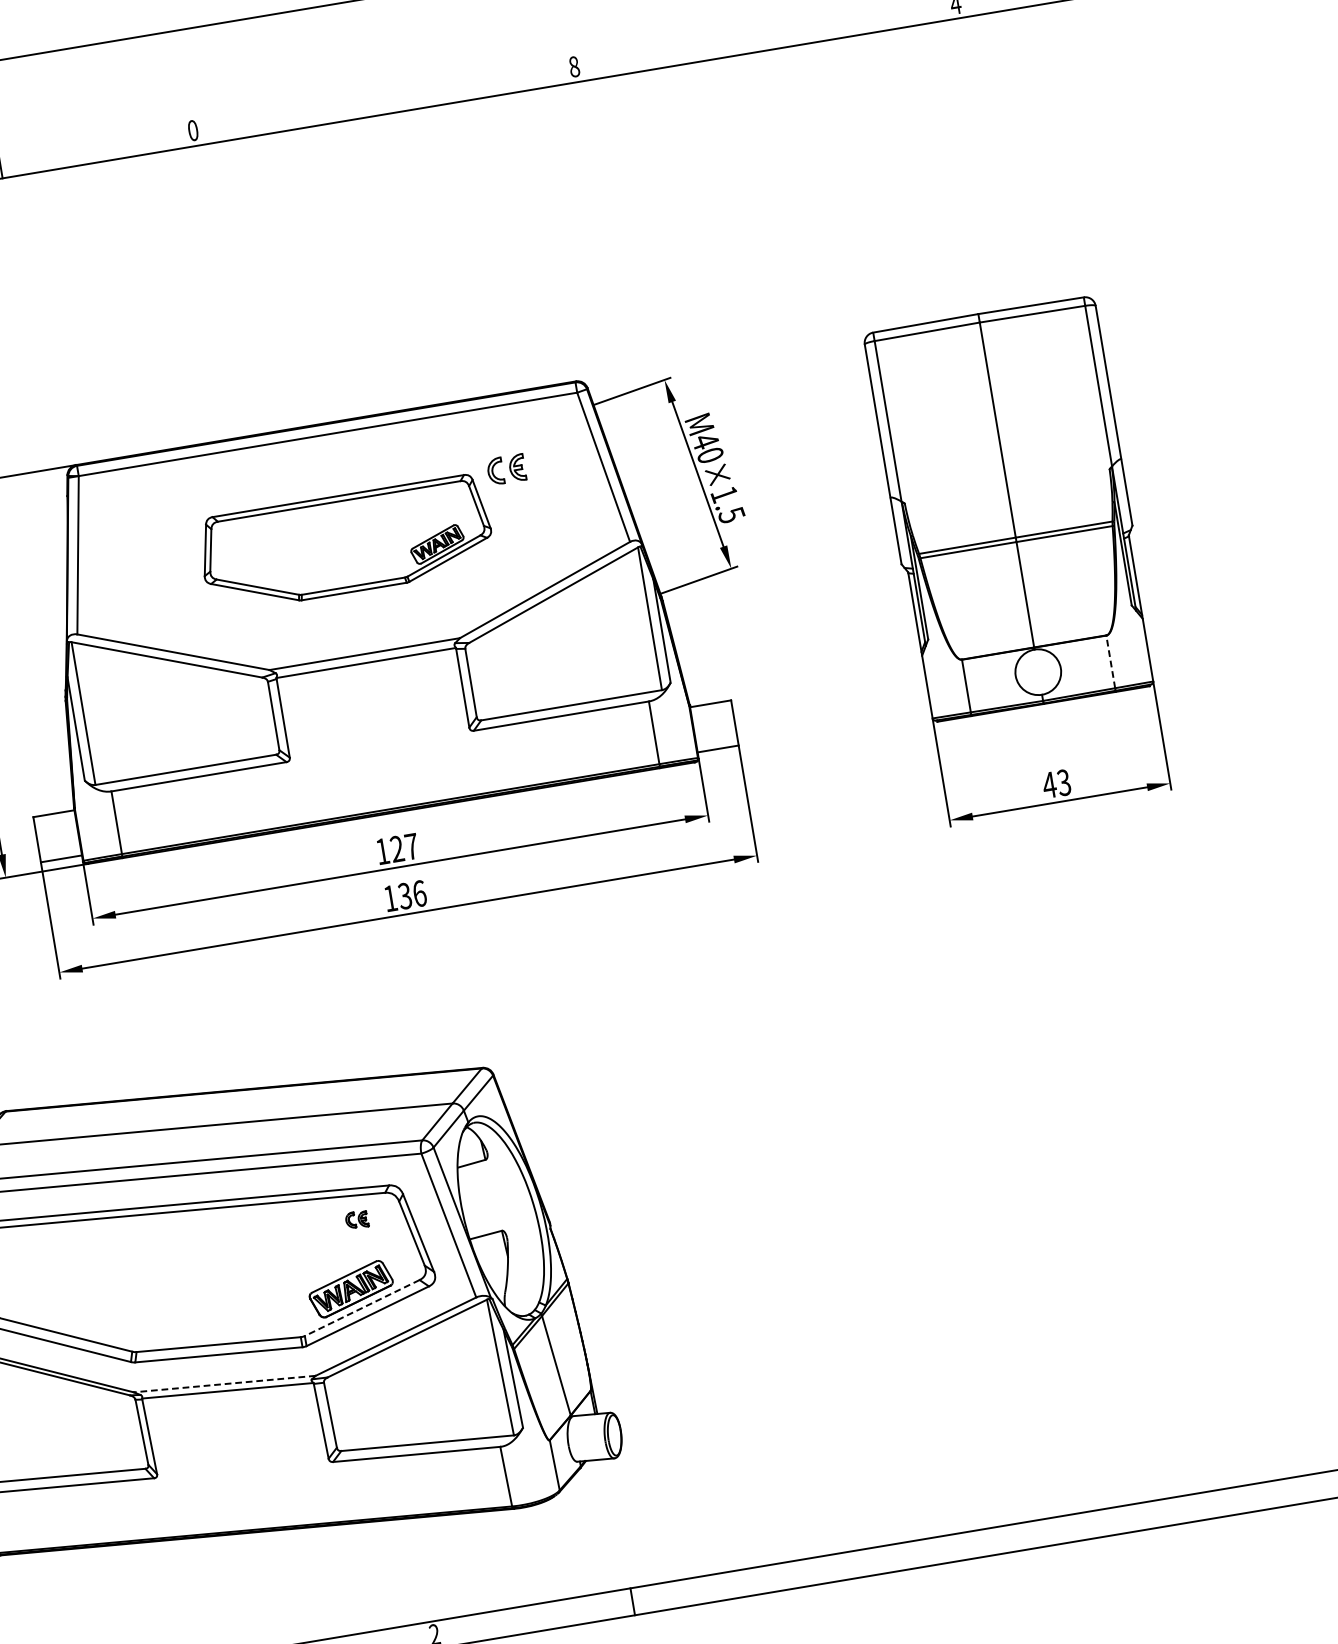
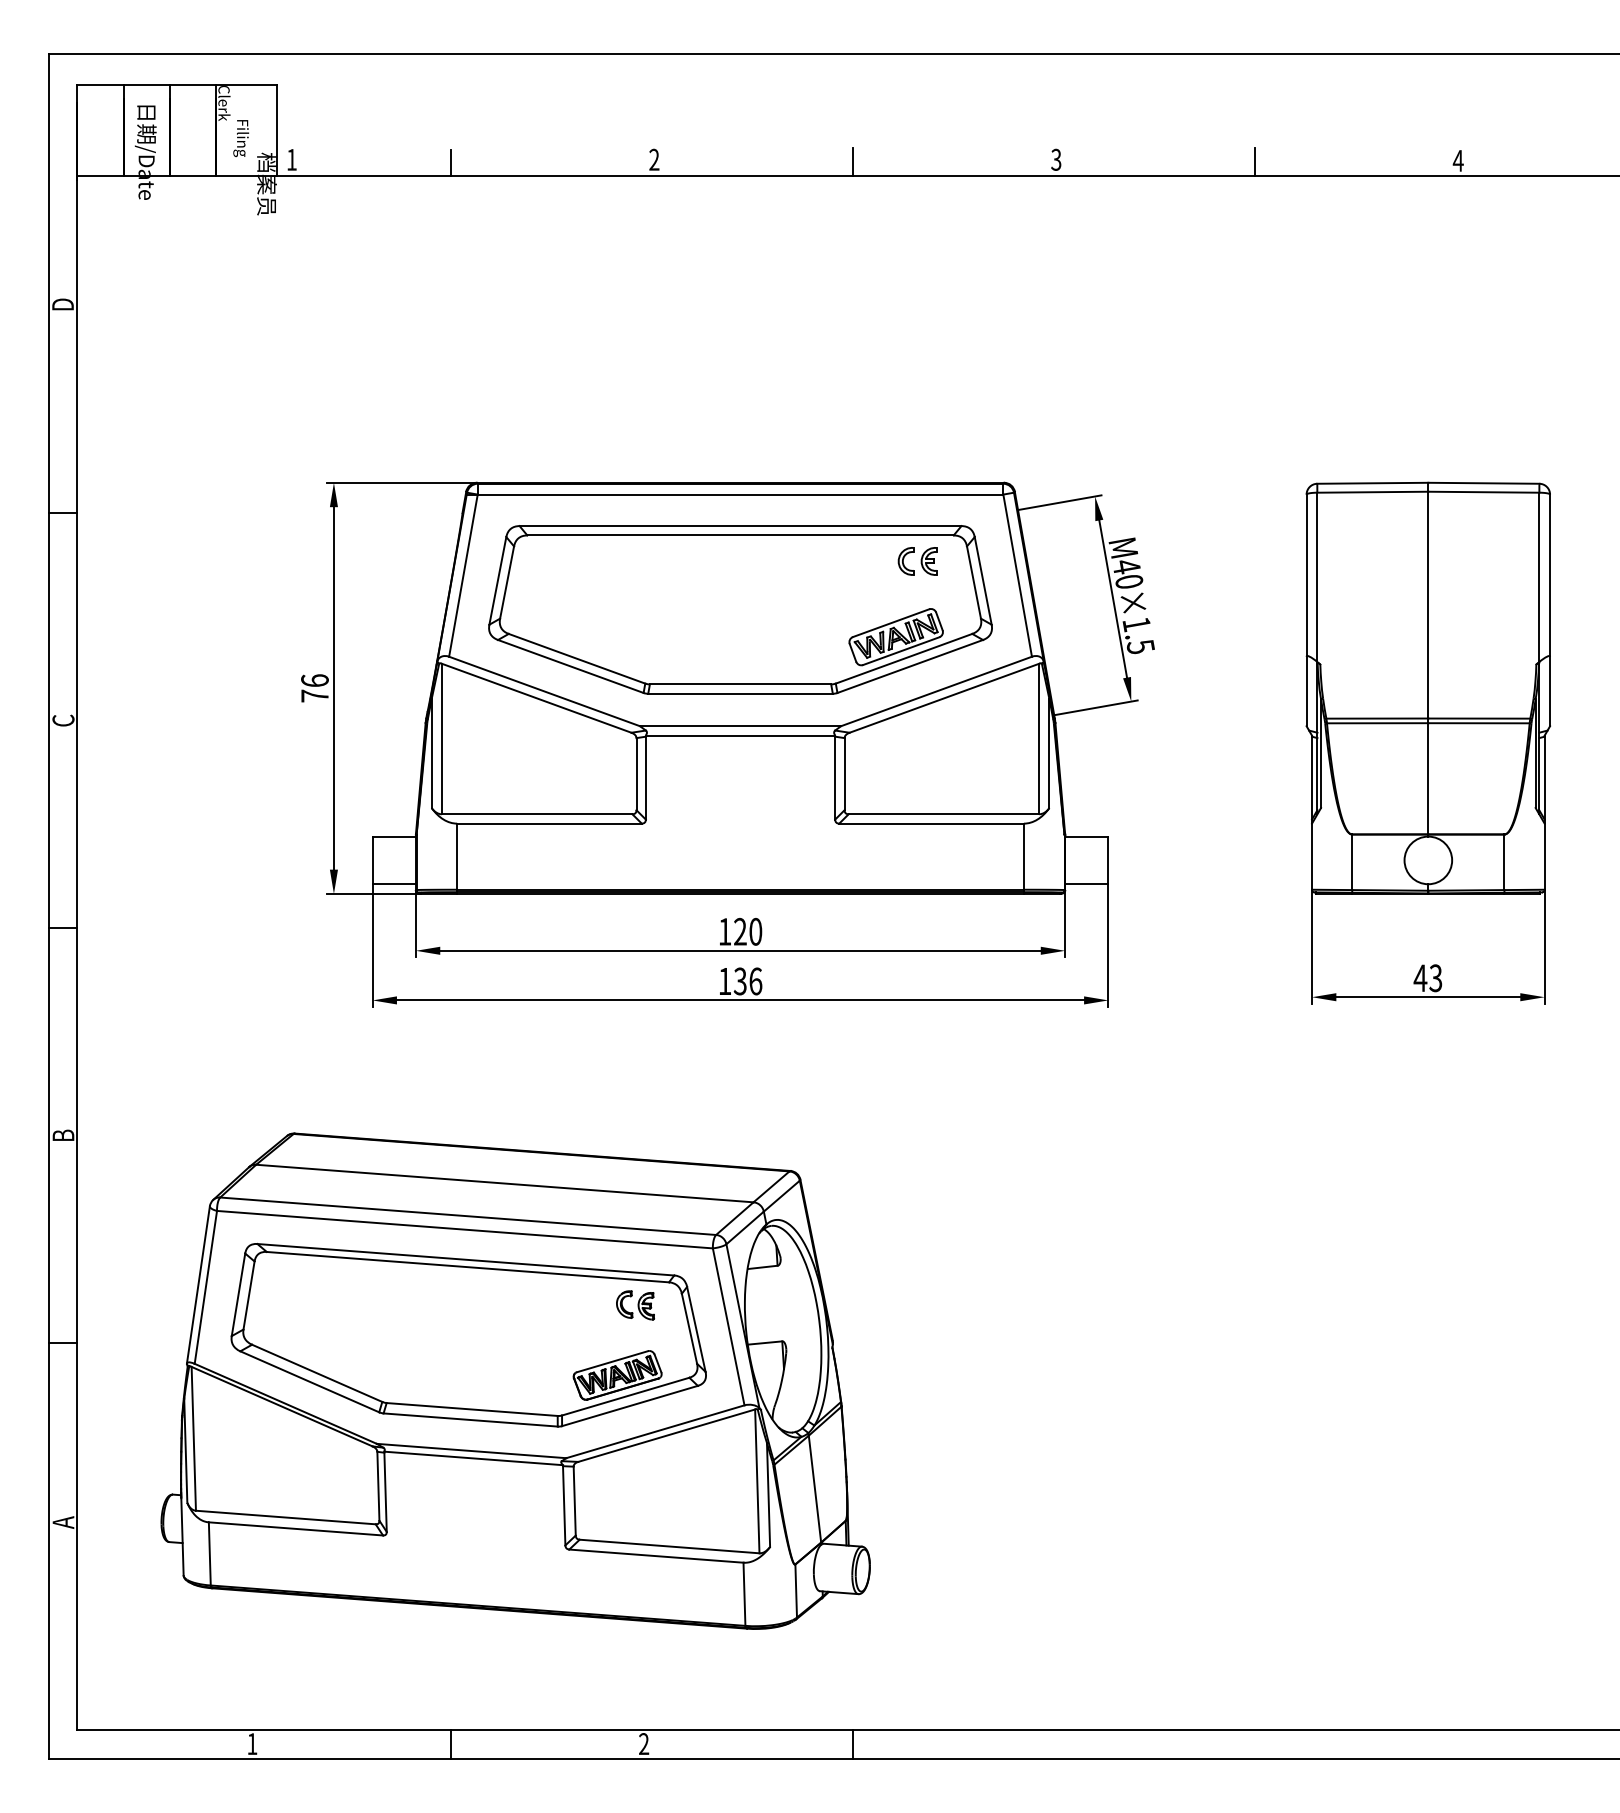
line: (762, 36) -> (1254, 161), added
text: (574, 66) -> (1056, 159), 8 -> 3
line: (381, 100) -> (852, 161), added
text: (193, 130) -> (654, 159), 0 -> 2
part: (346, 543) -> (740, 609), size x1.67
line: (1110, 662) -> (1504, 862), dashed -> solid
text: (411, 846) -> (755, 931), 127 -> 120
part: (357, 1220) -> (635, 1305), size x1.67
line: (362, 1307) -> (625, 1396), dashed -> solid
line: (224, 1384) -> (471, 1451), dashed -> solid

